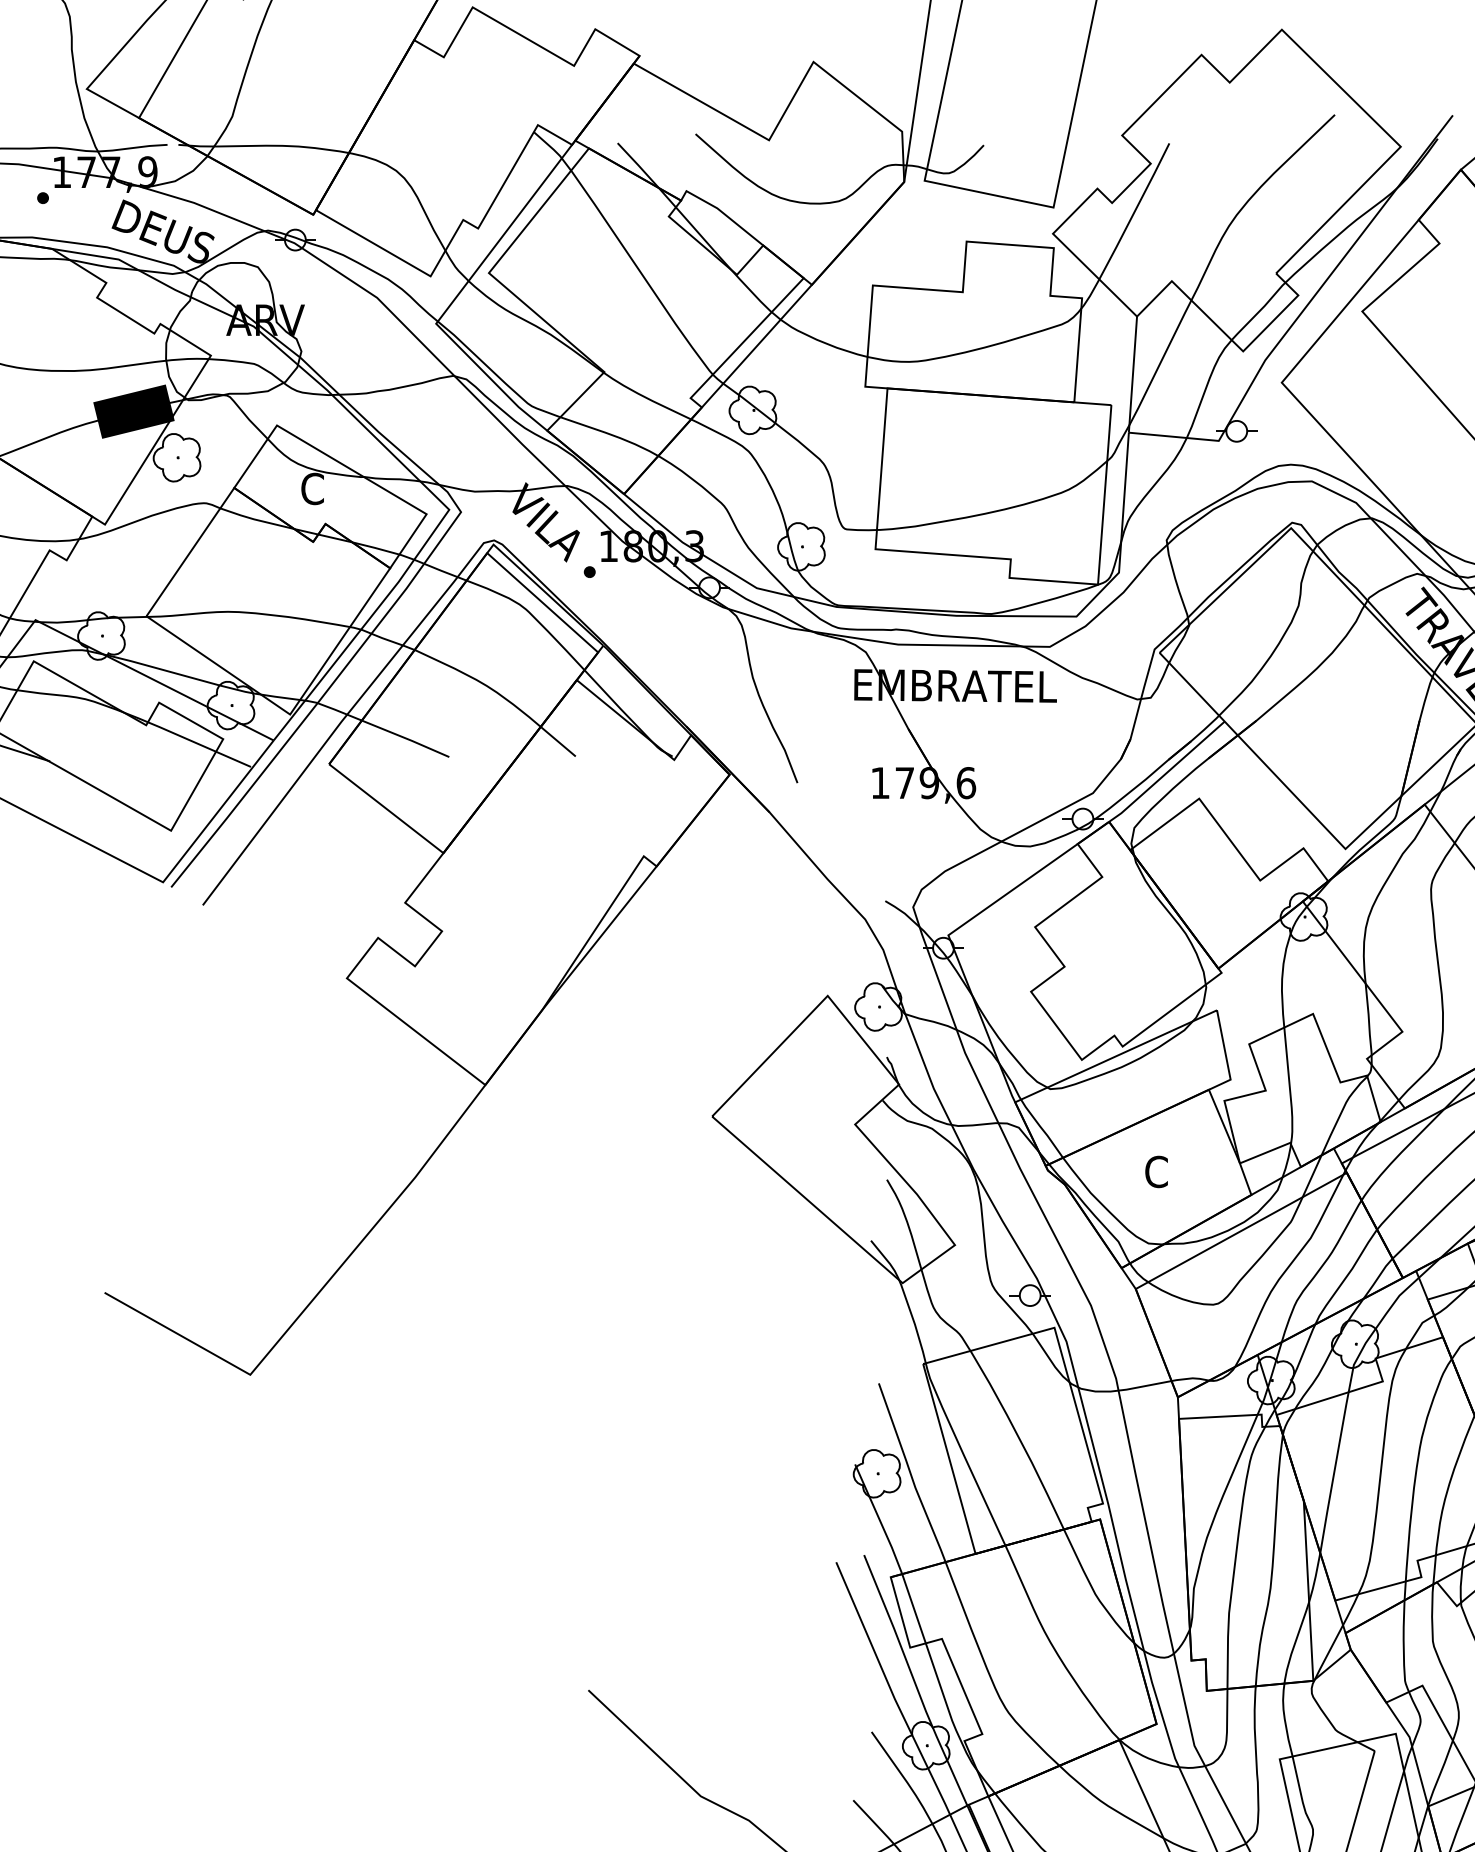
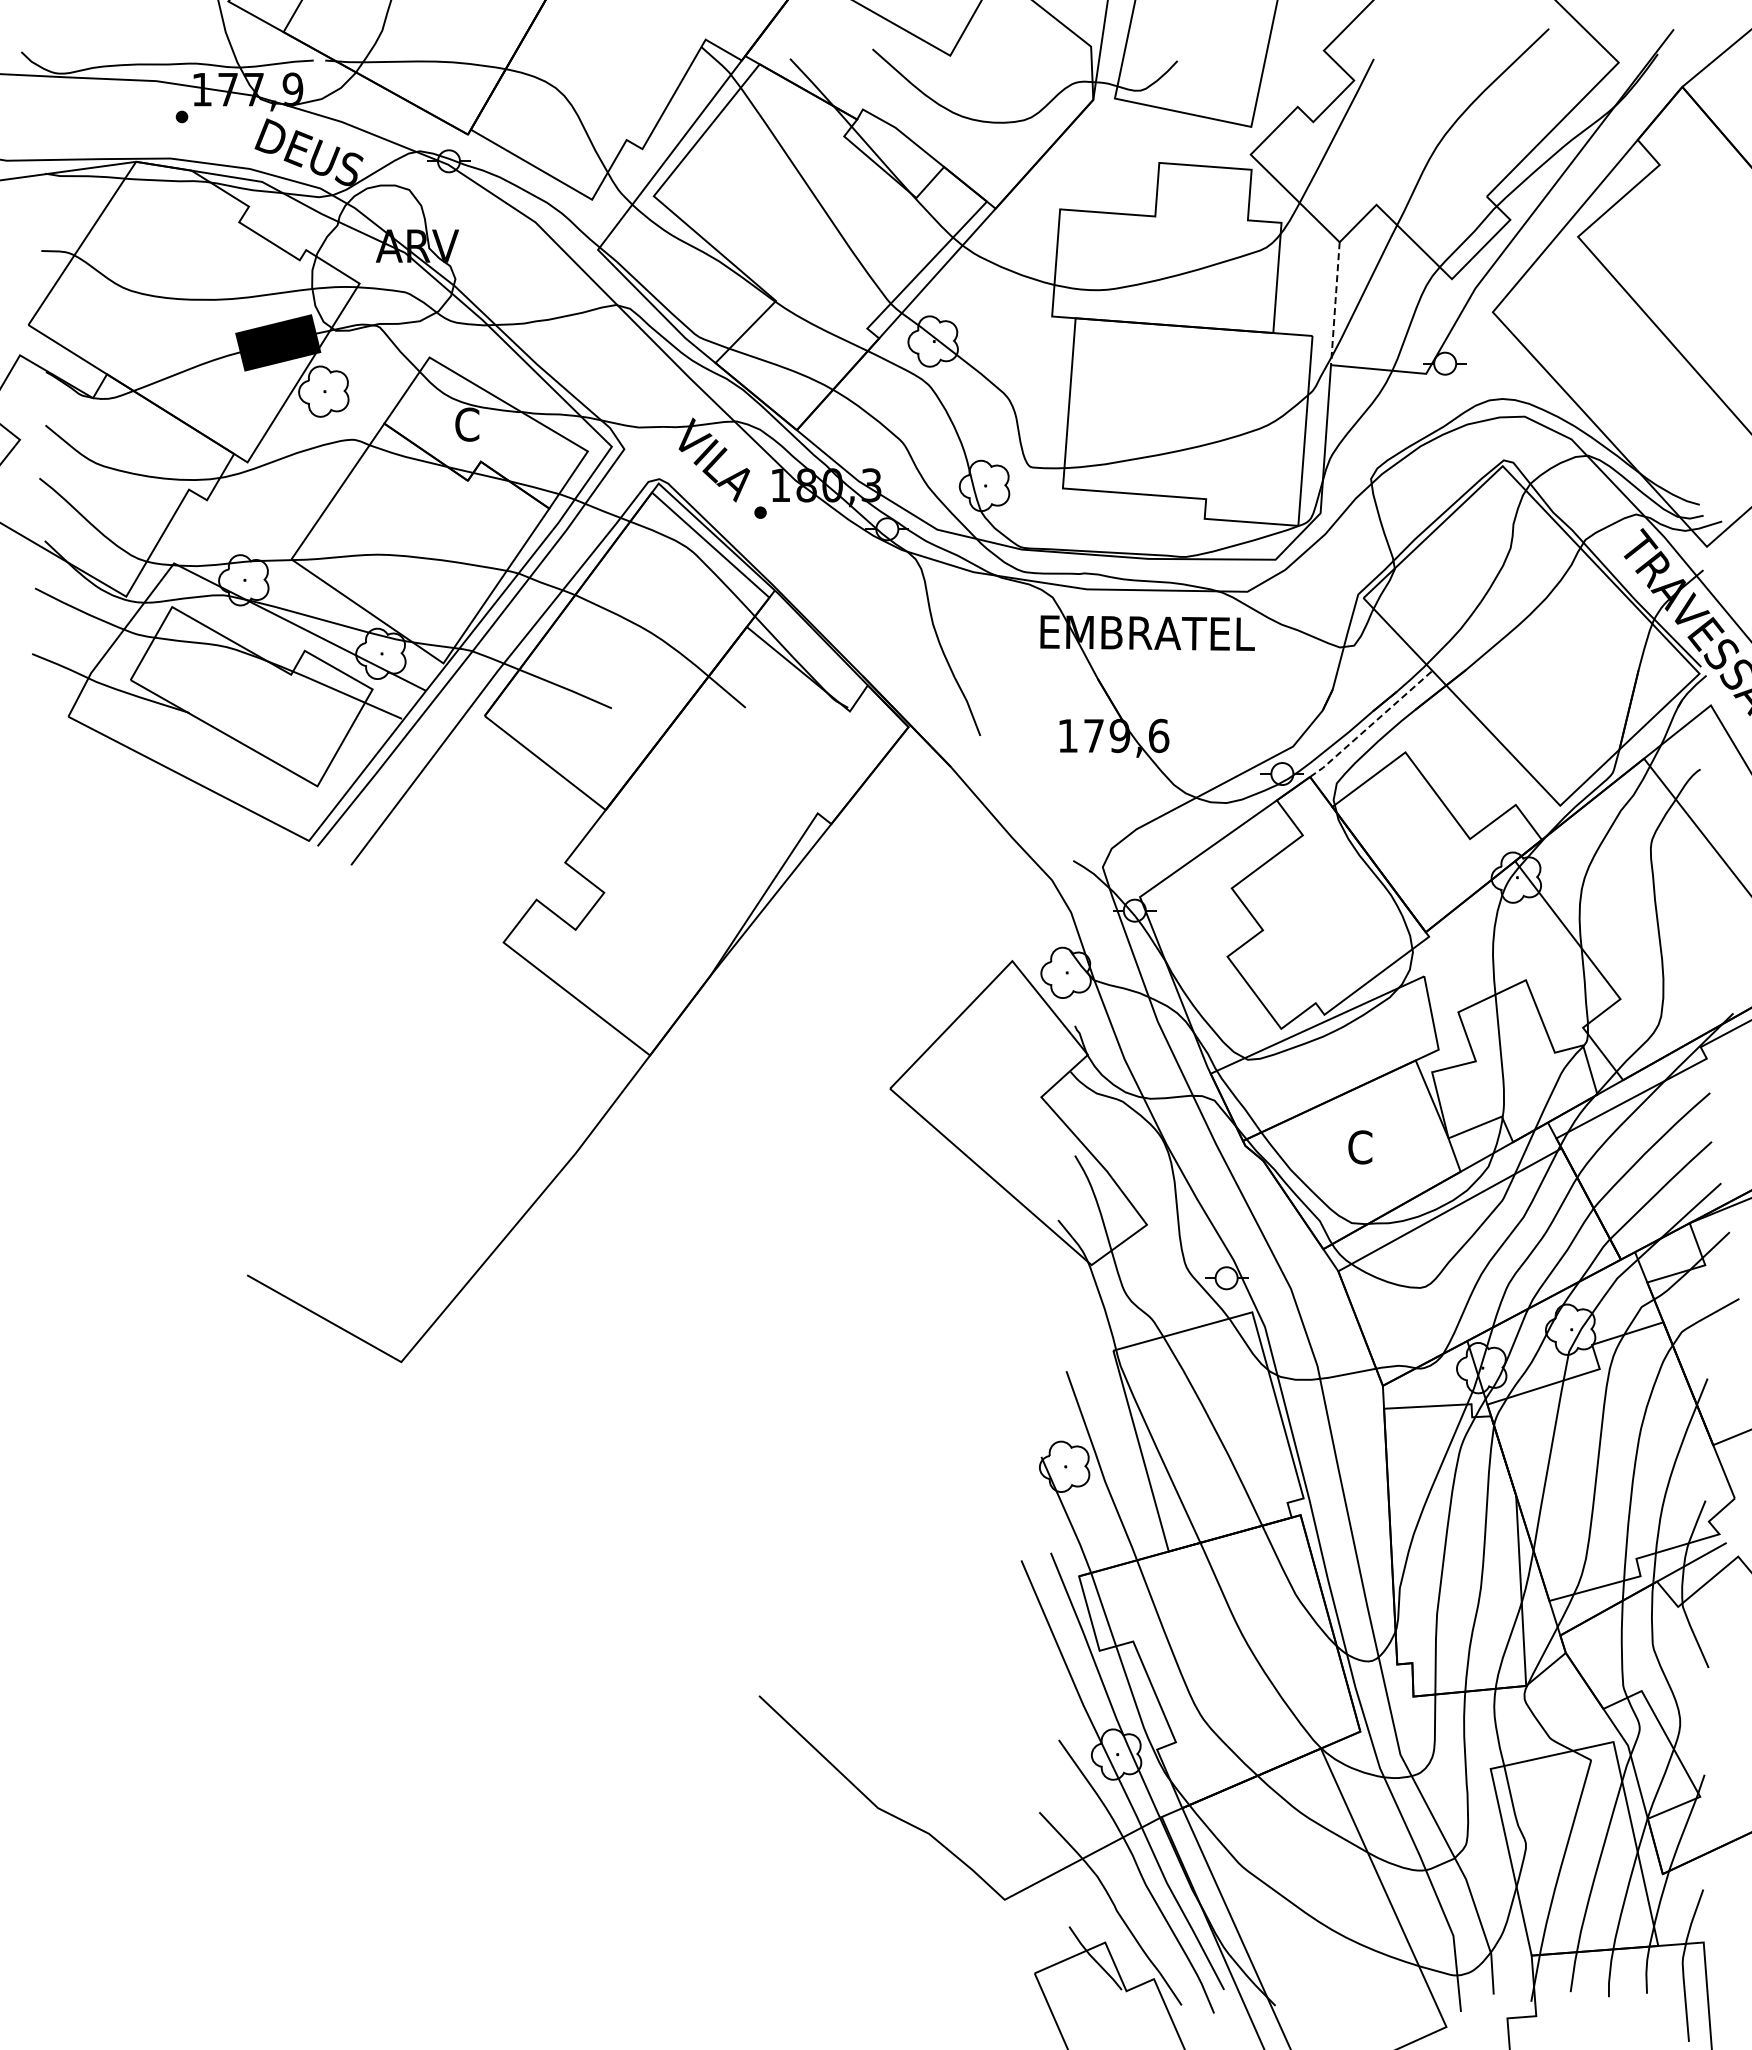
line: (1133, 375) -> (1335, 304), solid -> dashed
line: (1167, 772) -> (1371, 724), solid -> dashed

